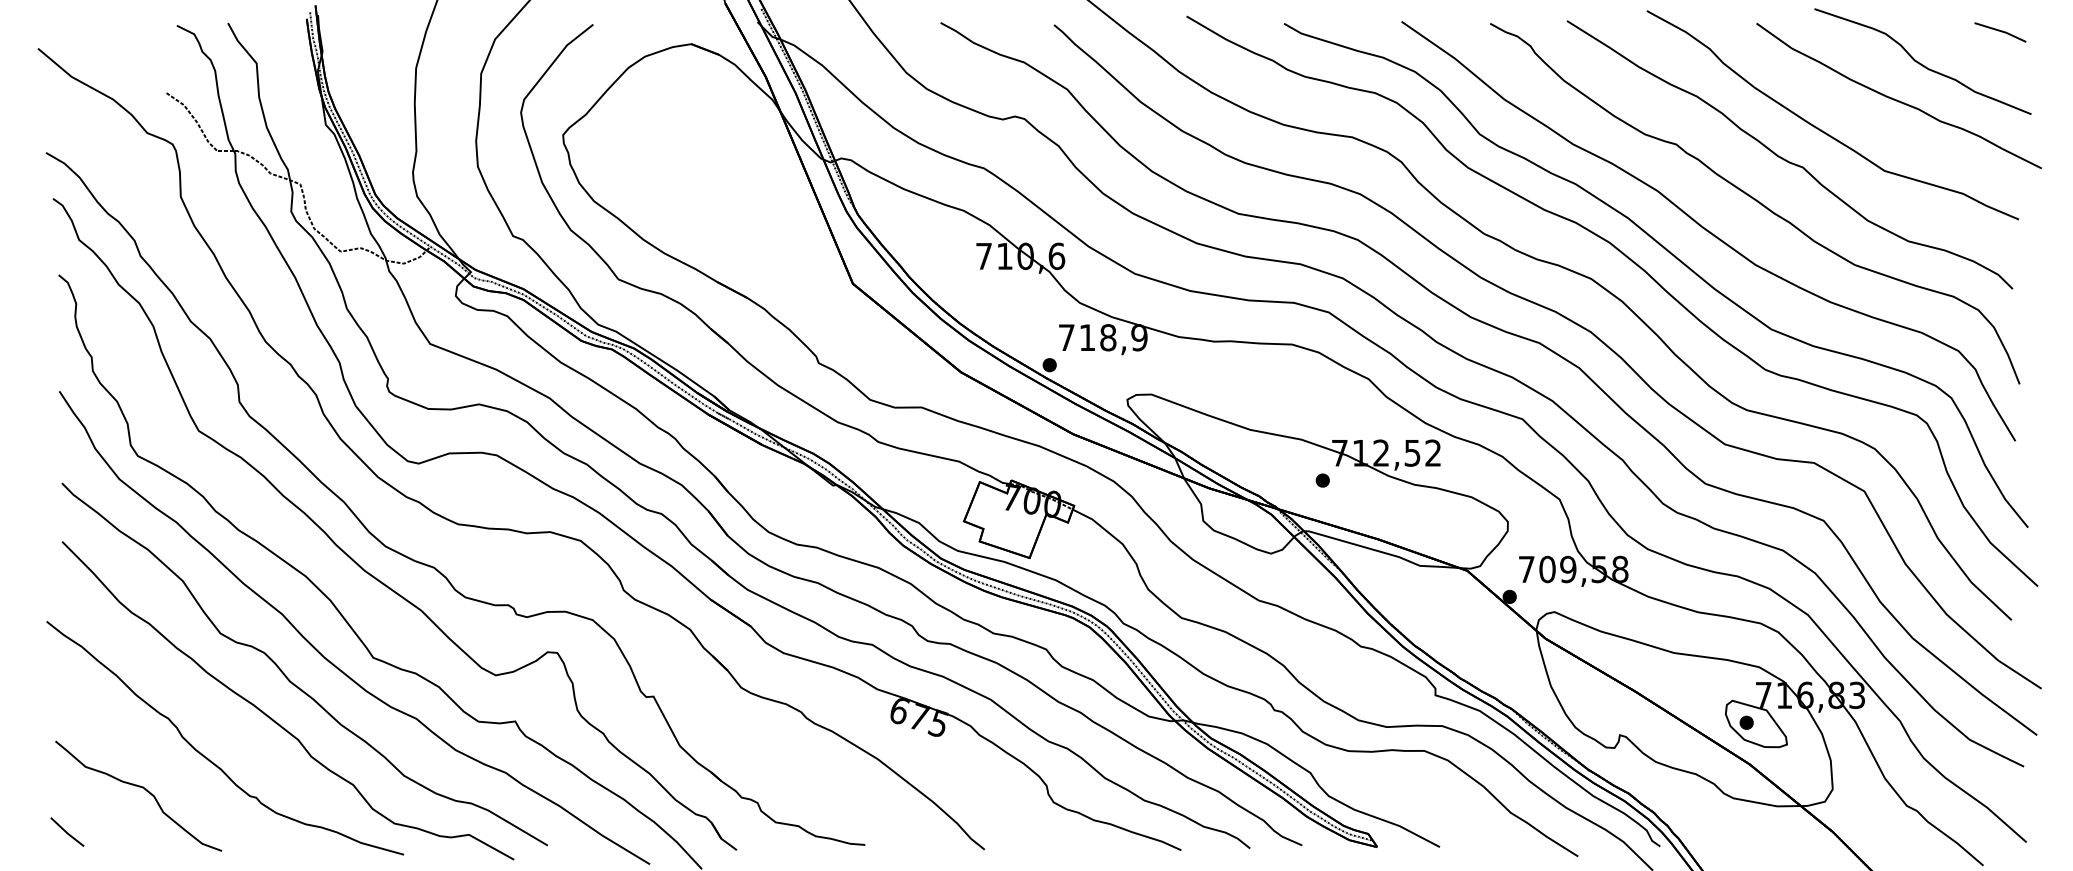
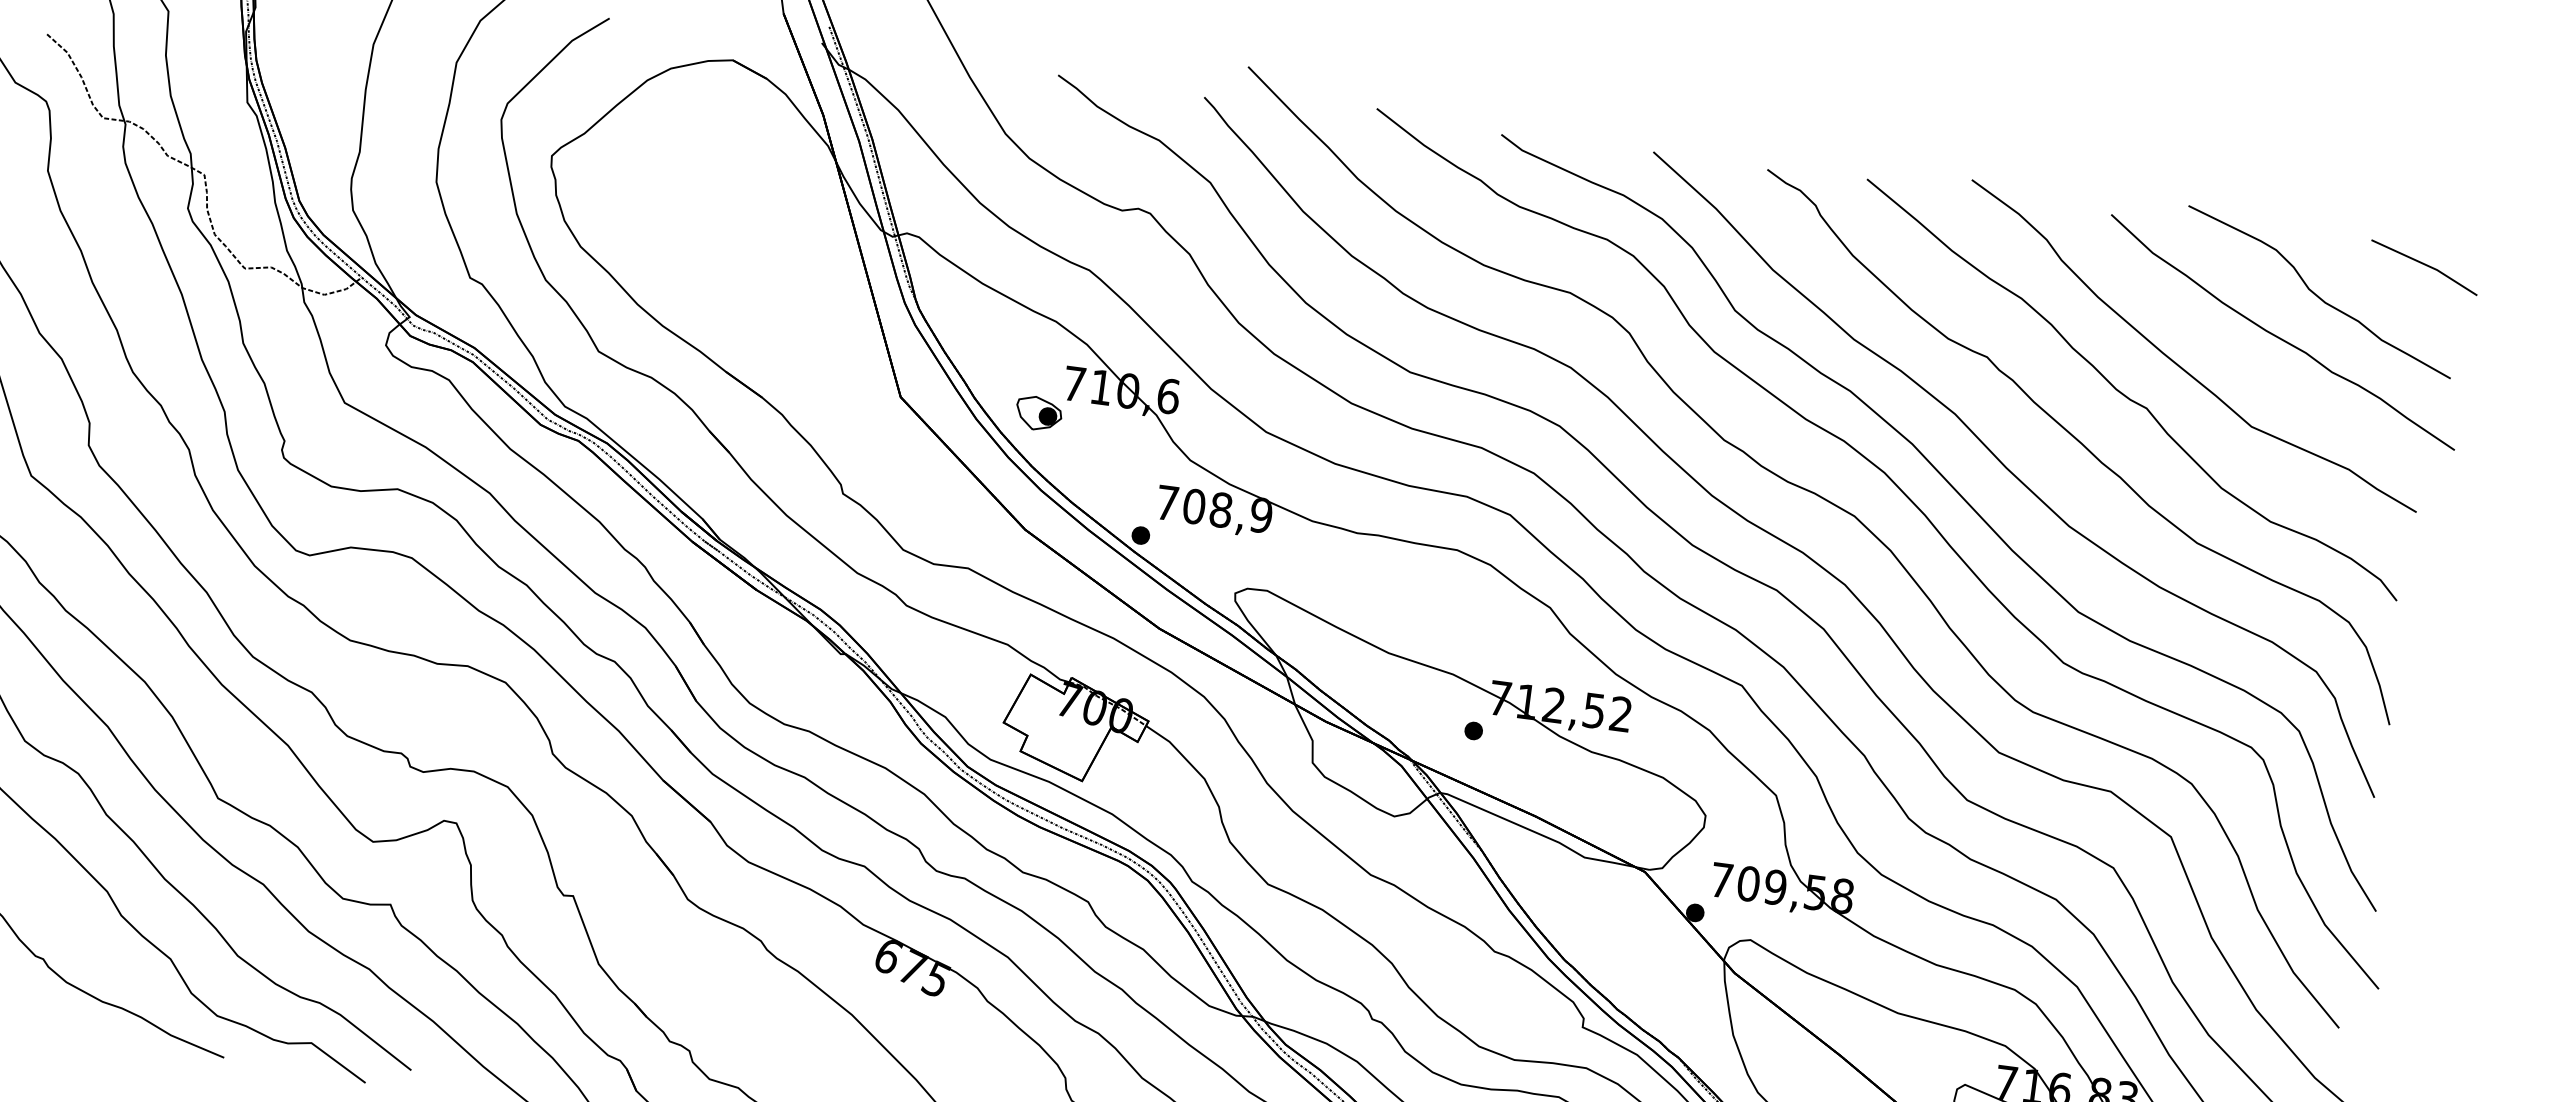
part: (2000, 32) -> (2424, 267), size x1.67
part: (959, 282) -> (1038, 413), added
text: (1087, 337) -> (1194, 506), 718,9 -> 708,9

